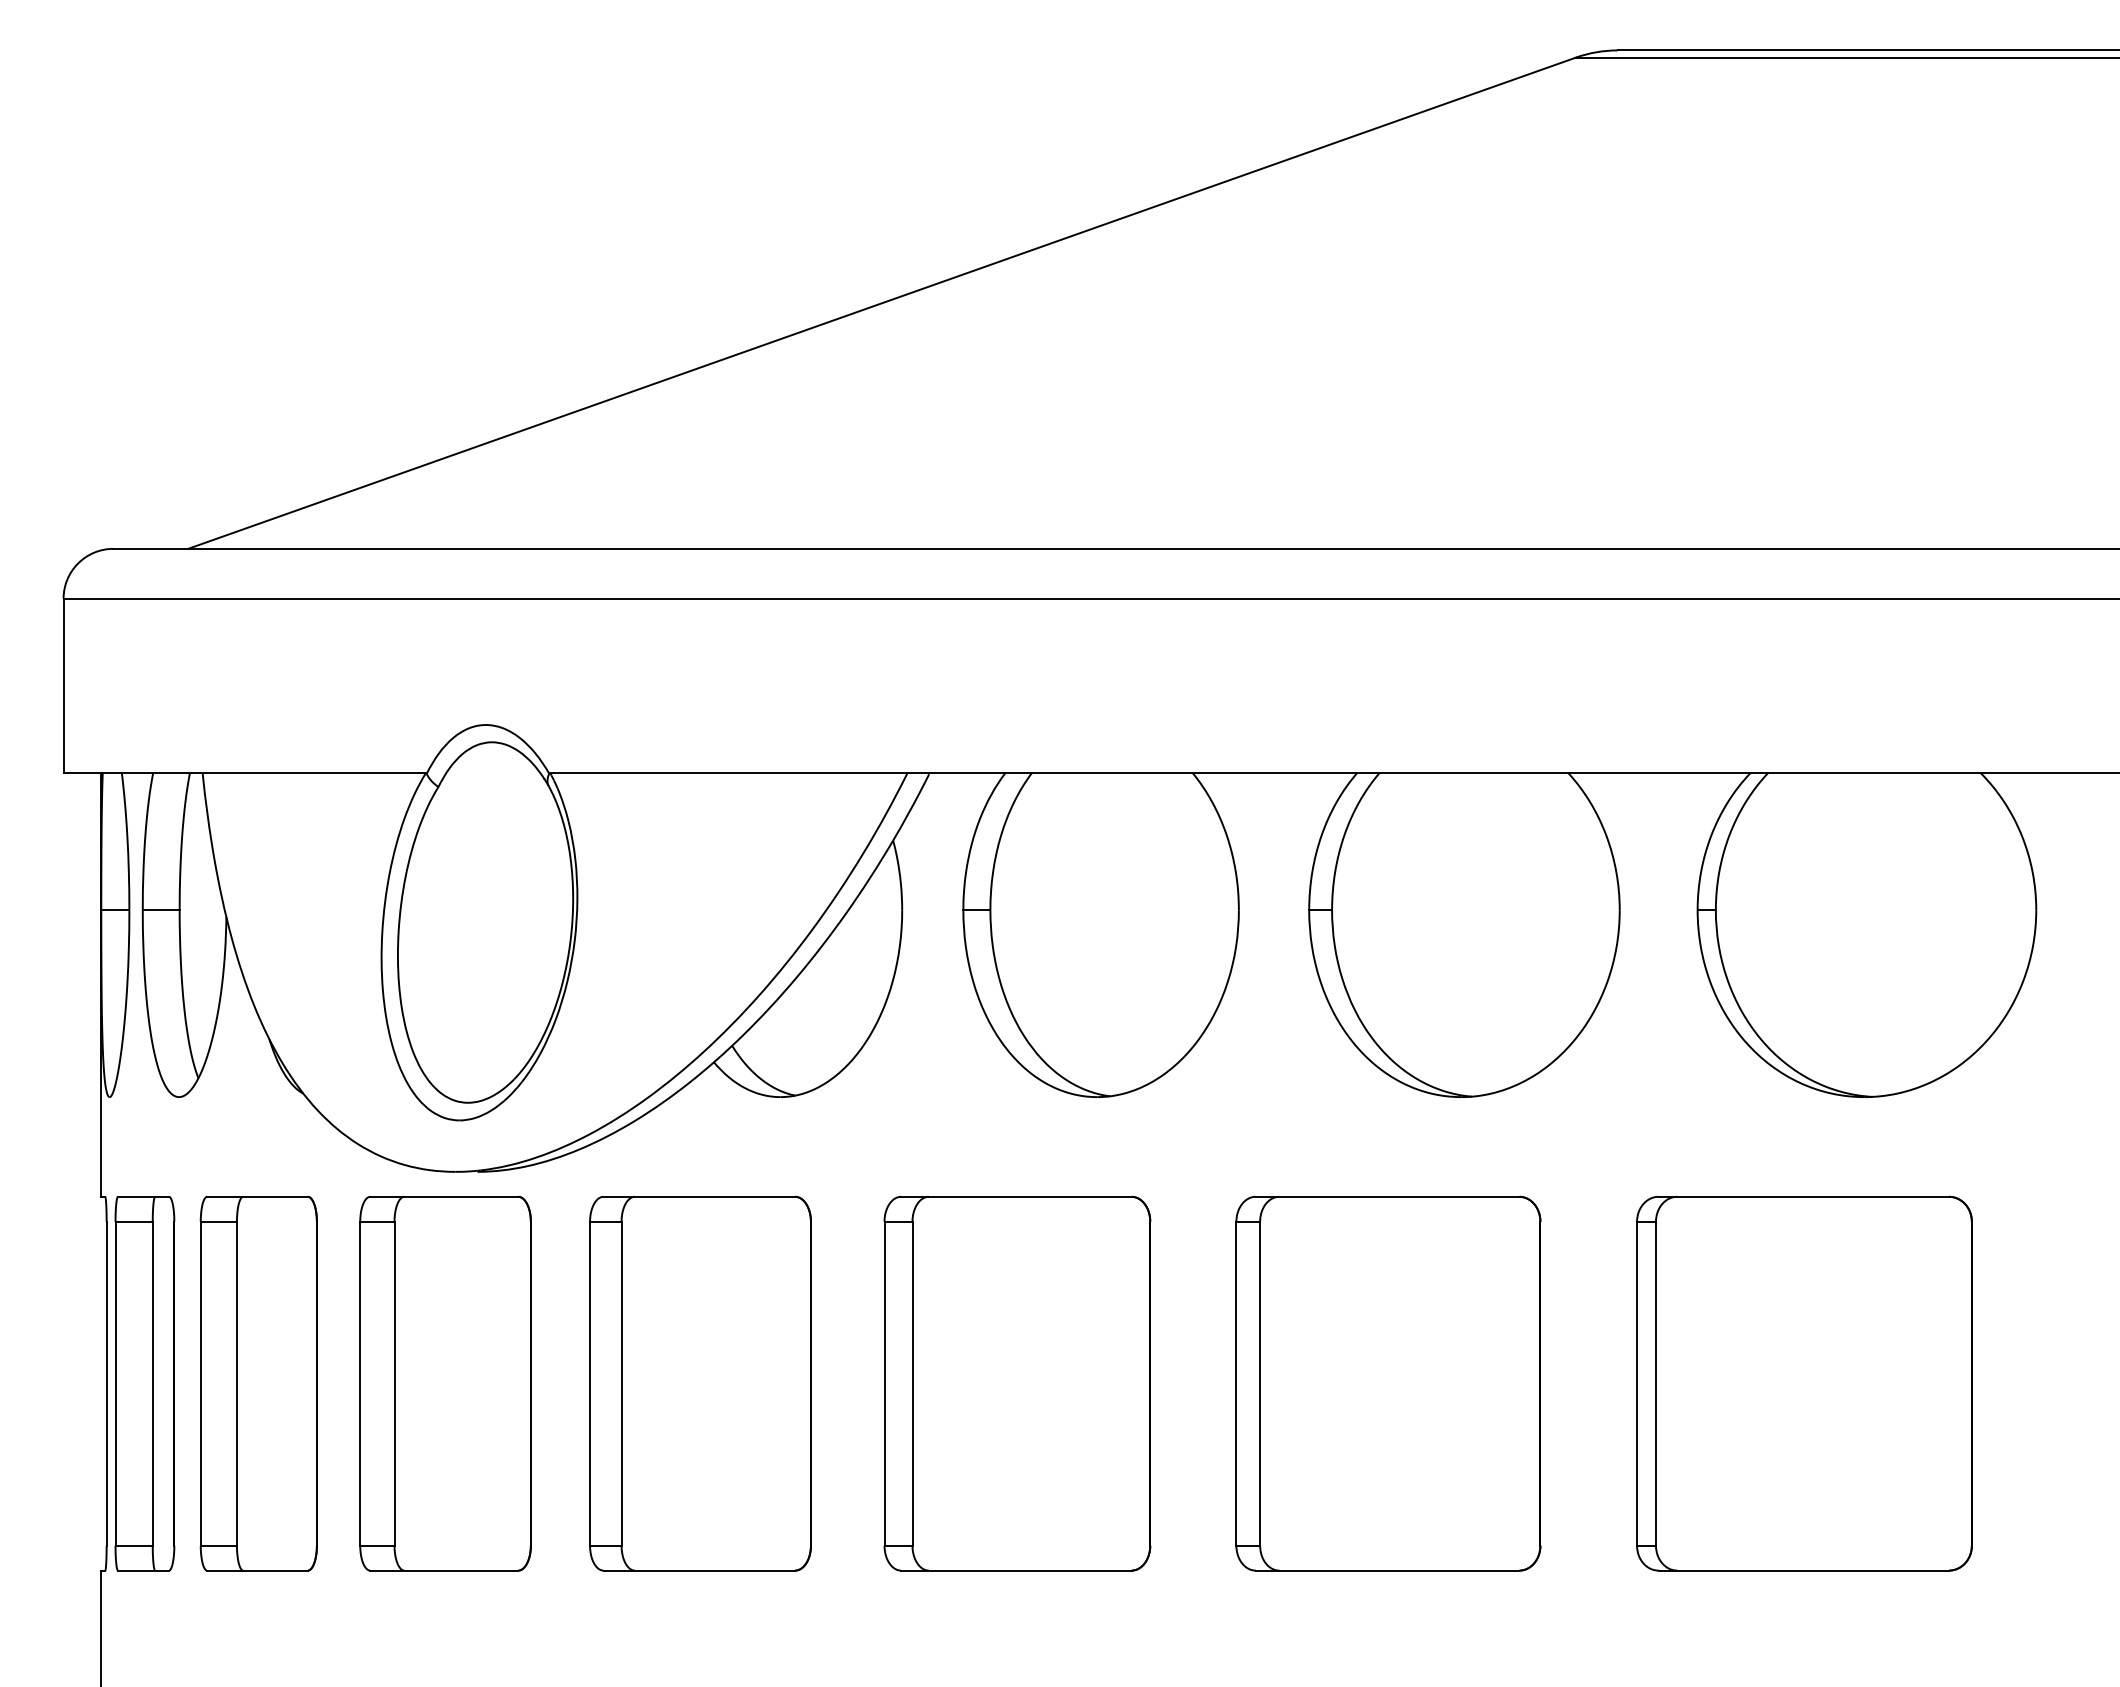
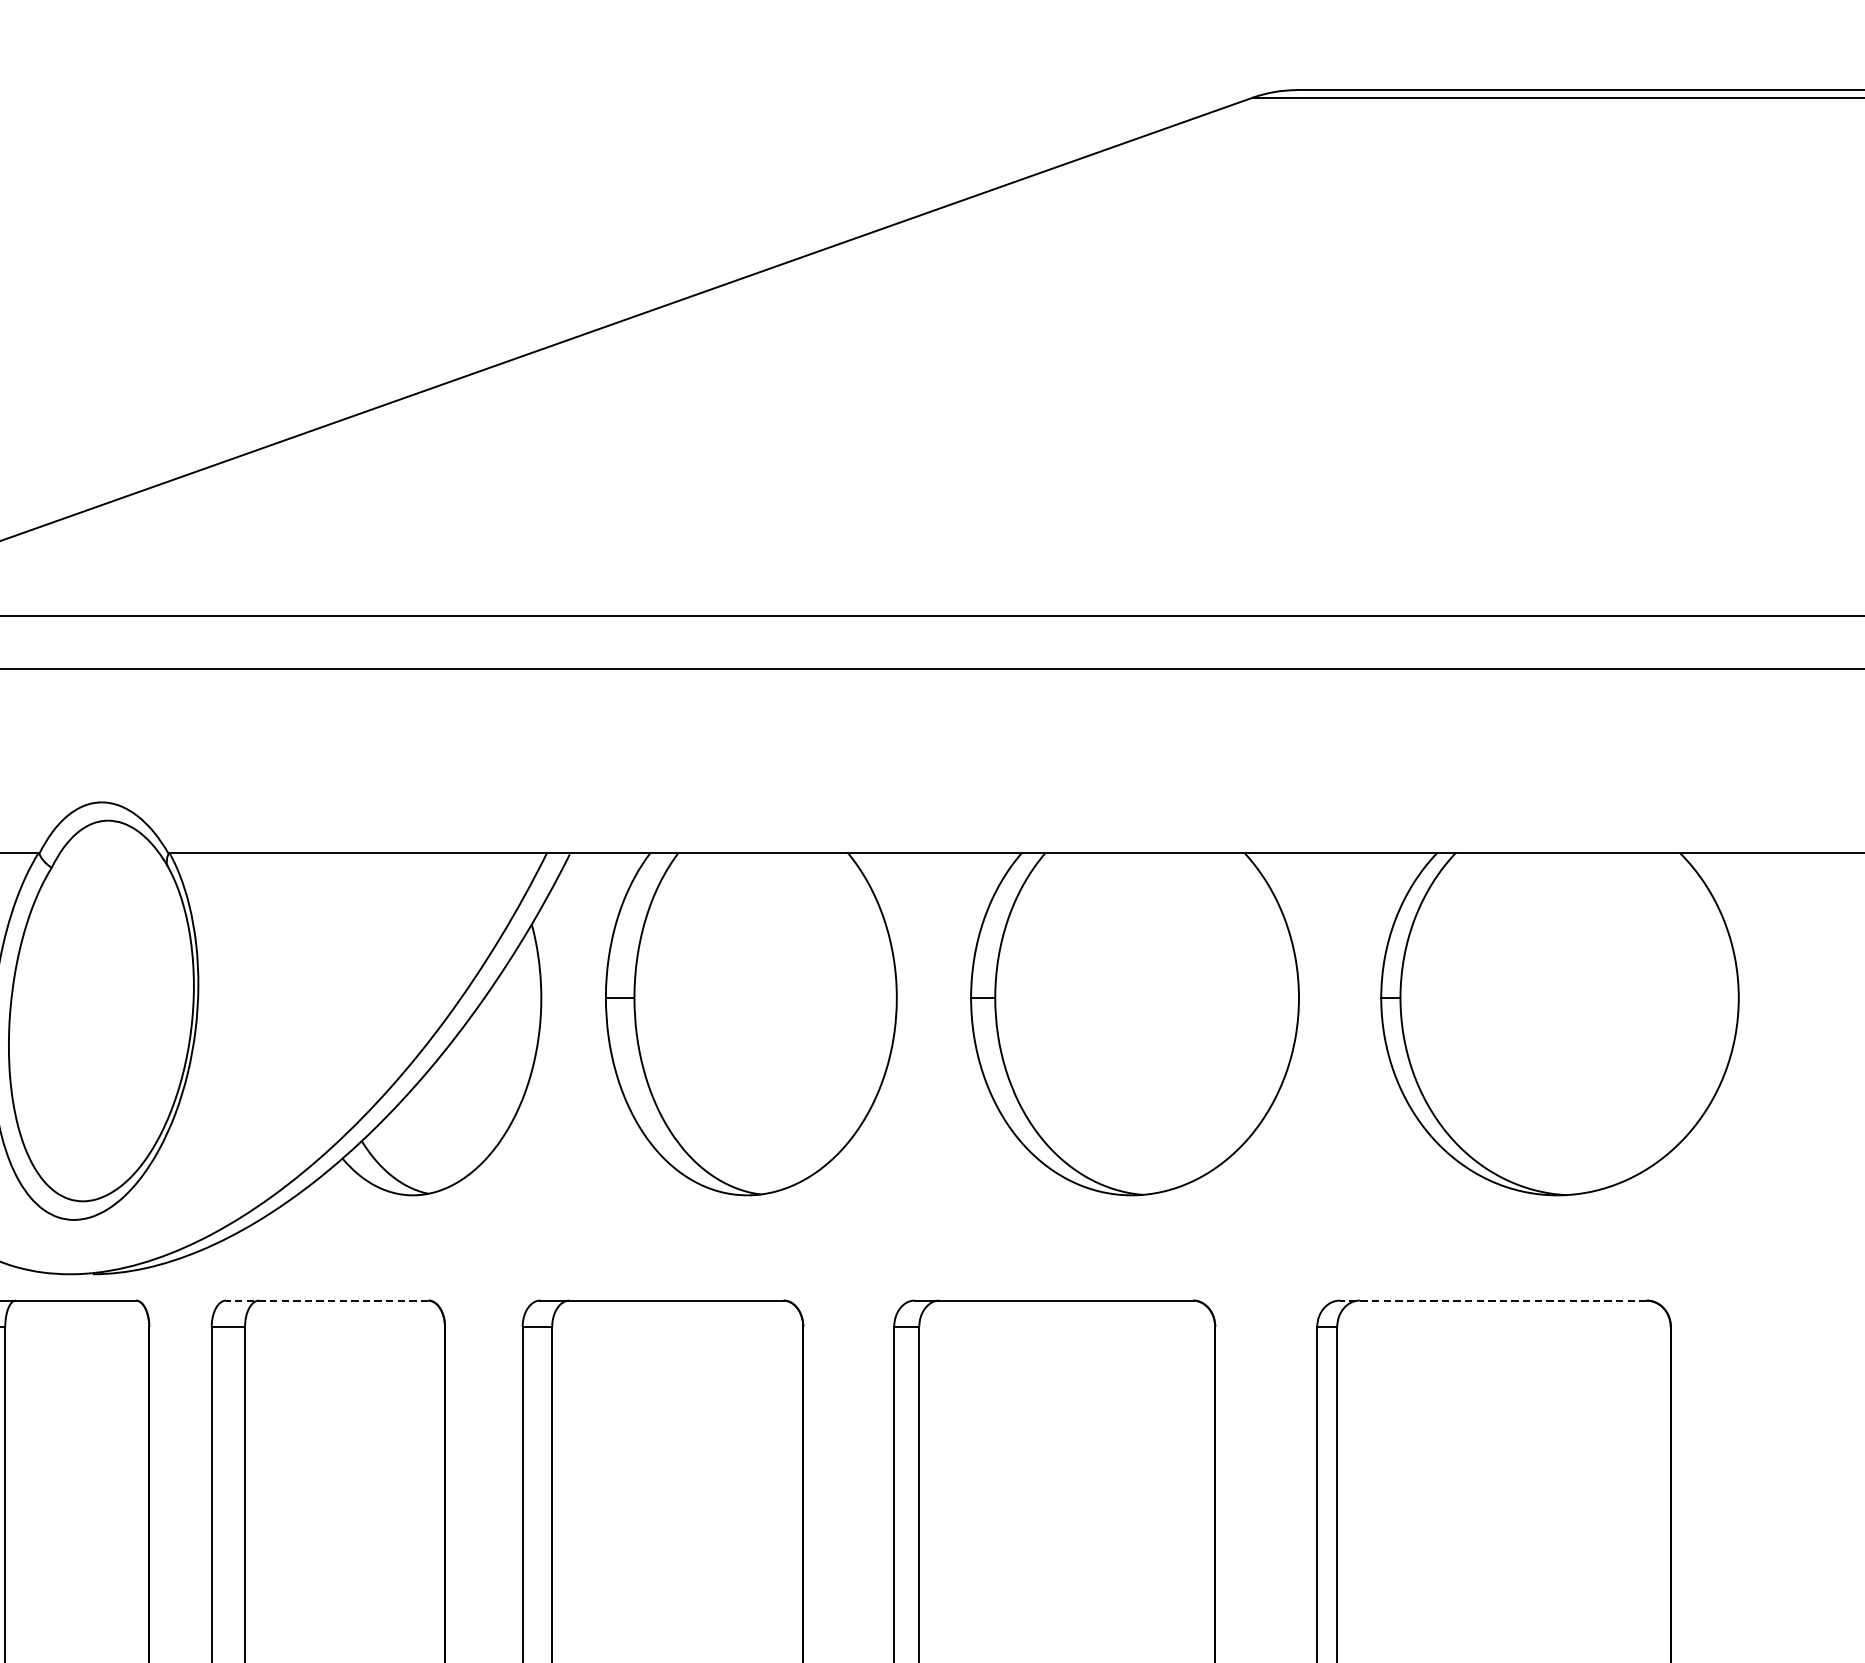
line: (699, 1196) -> (327, 1300), solid -> dashed
line: (1803, 1196) -> (1493, 1300), solid -> dashed

